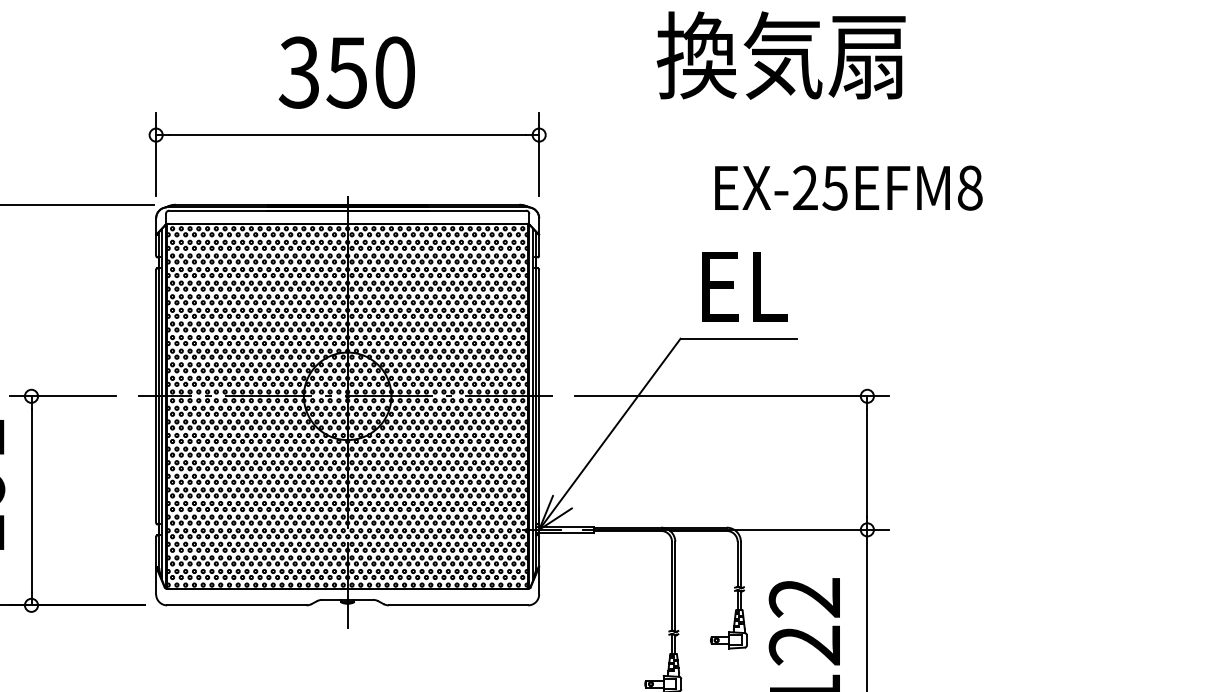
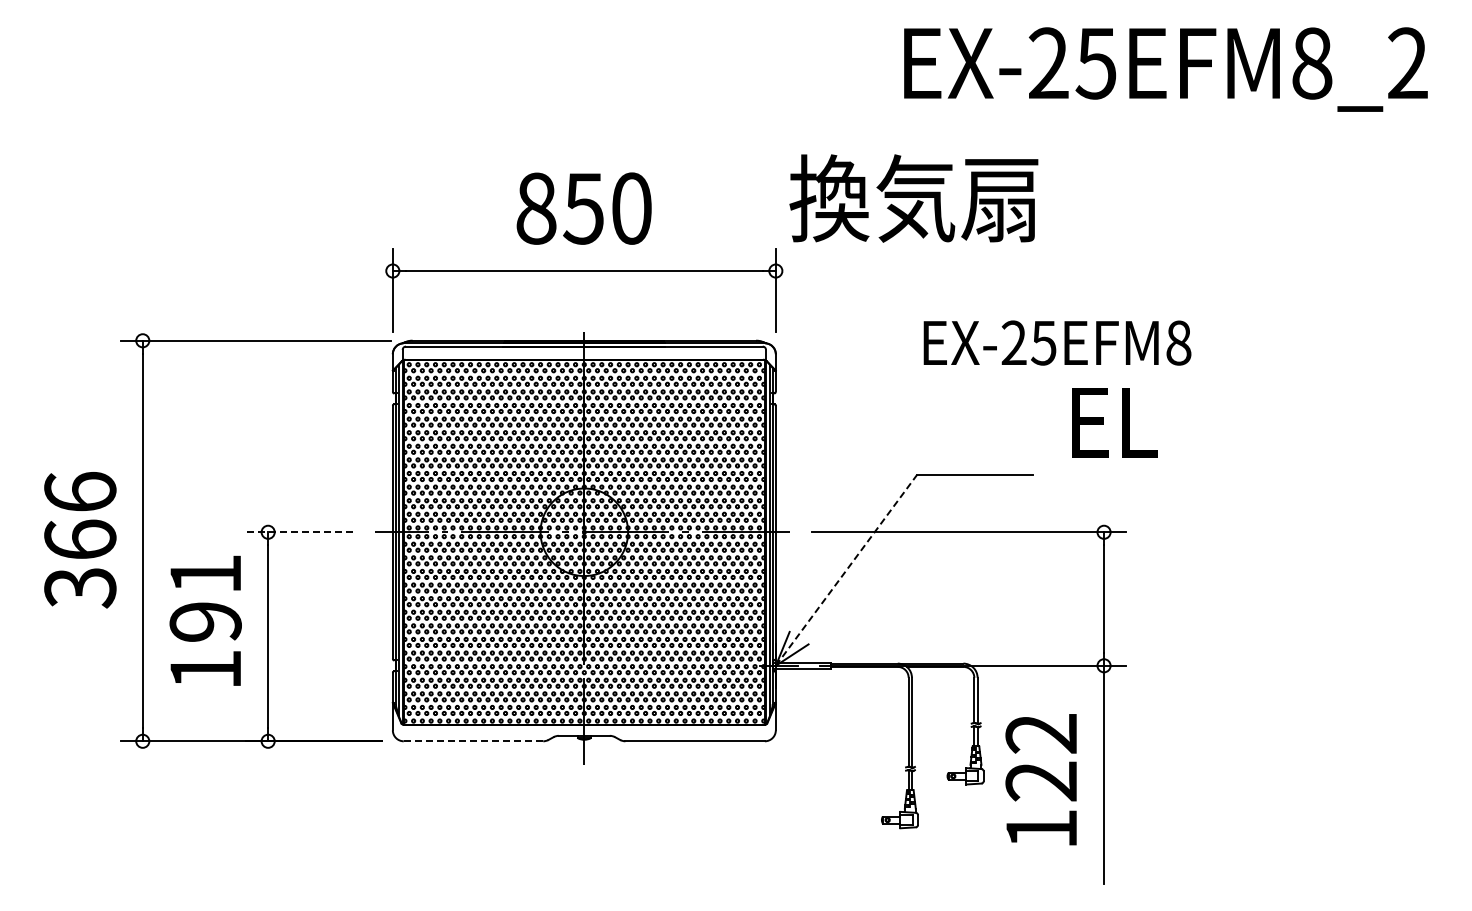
text: (780, 55) -> (913, 198), moved
text: (298, 72) -> (535, 208), 350 -> 850
text: (848, 187) -> (1057, 342), moved
text: (744, 286) -> (1114, 422), moved
line: (62, 396) -> (299, 532), solid -> dashed
line: (609, 434) -> (846, 570), solid -> dashed
line: (236, 605) -> (473, 741), solid -> dashed

